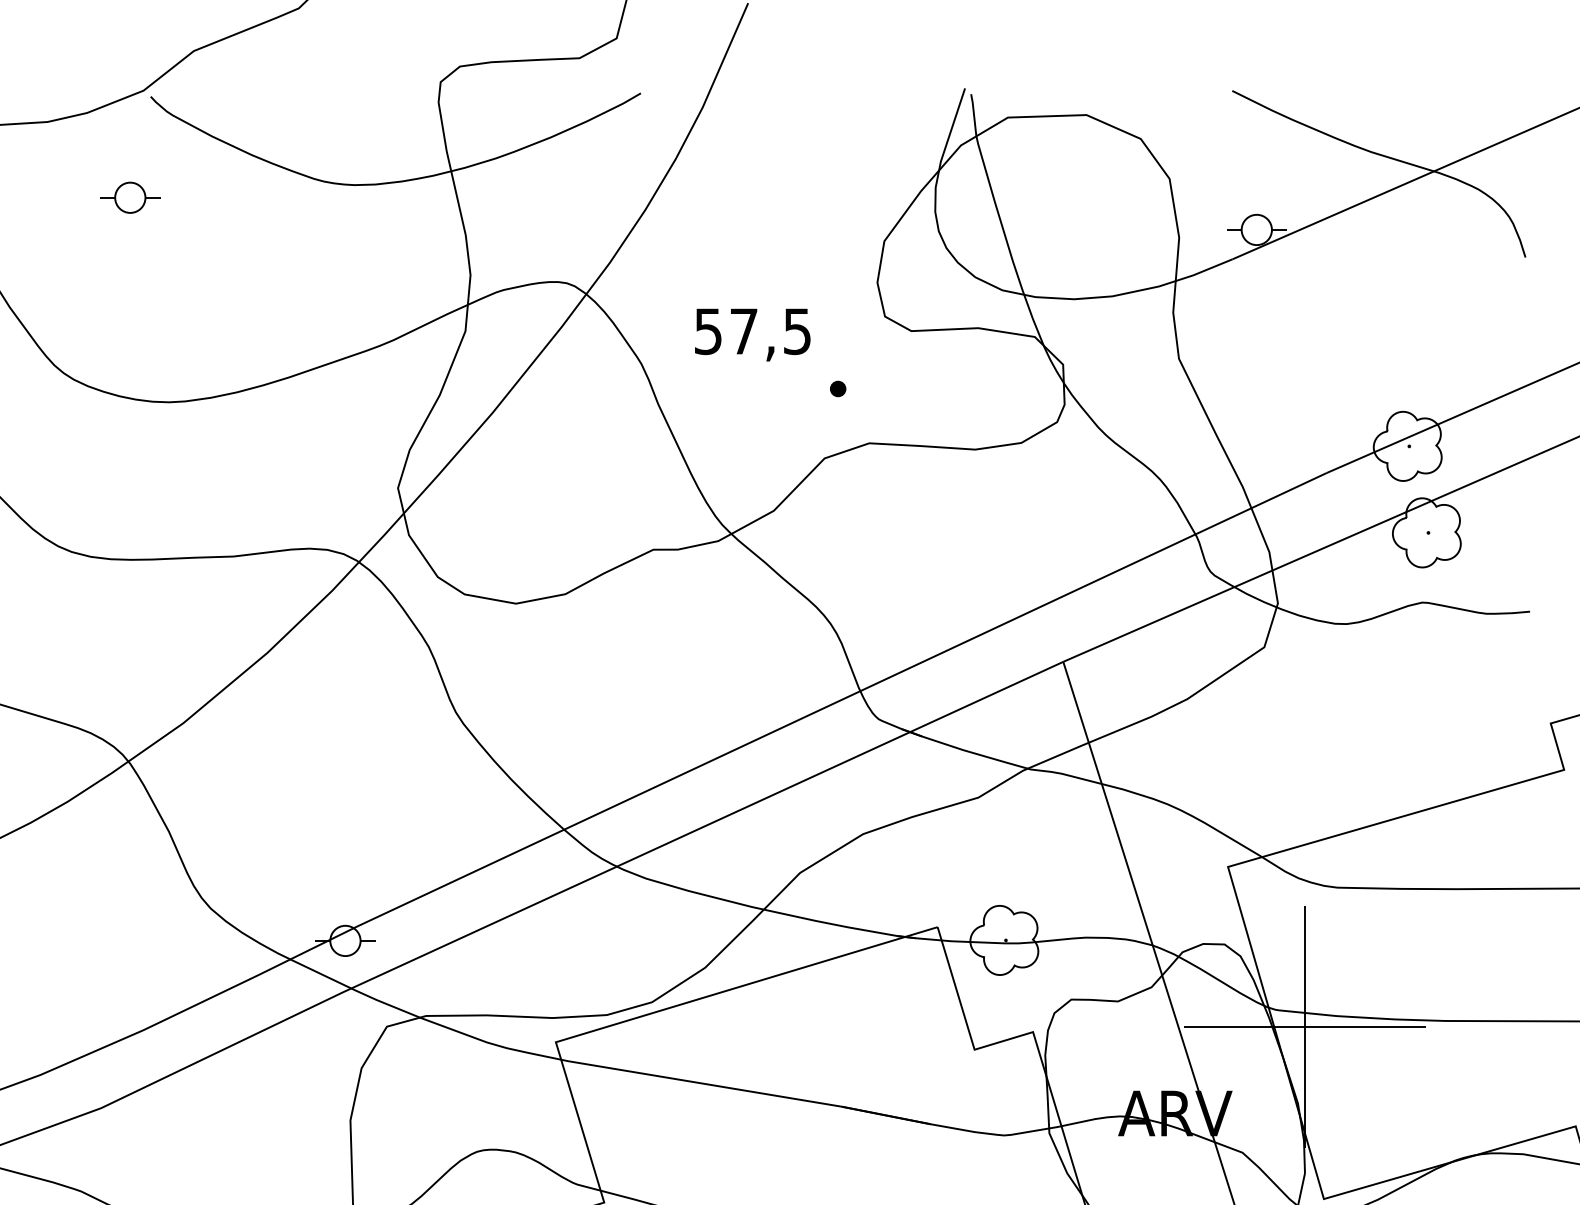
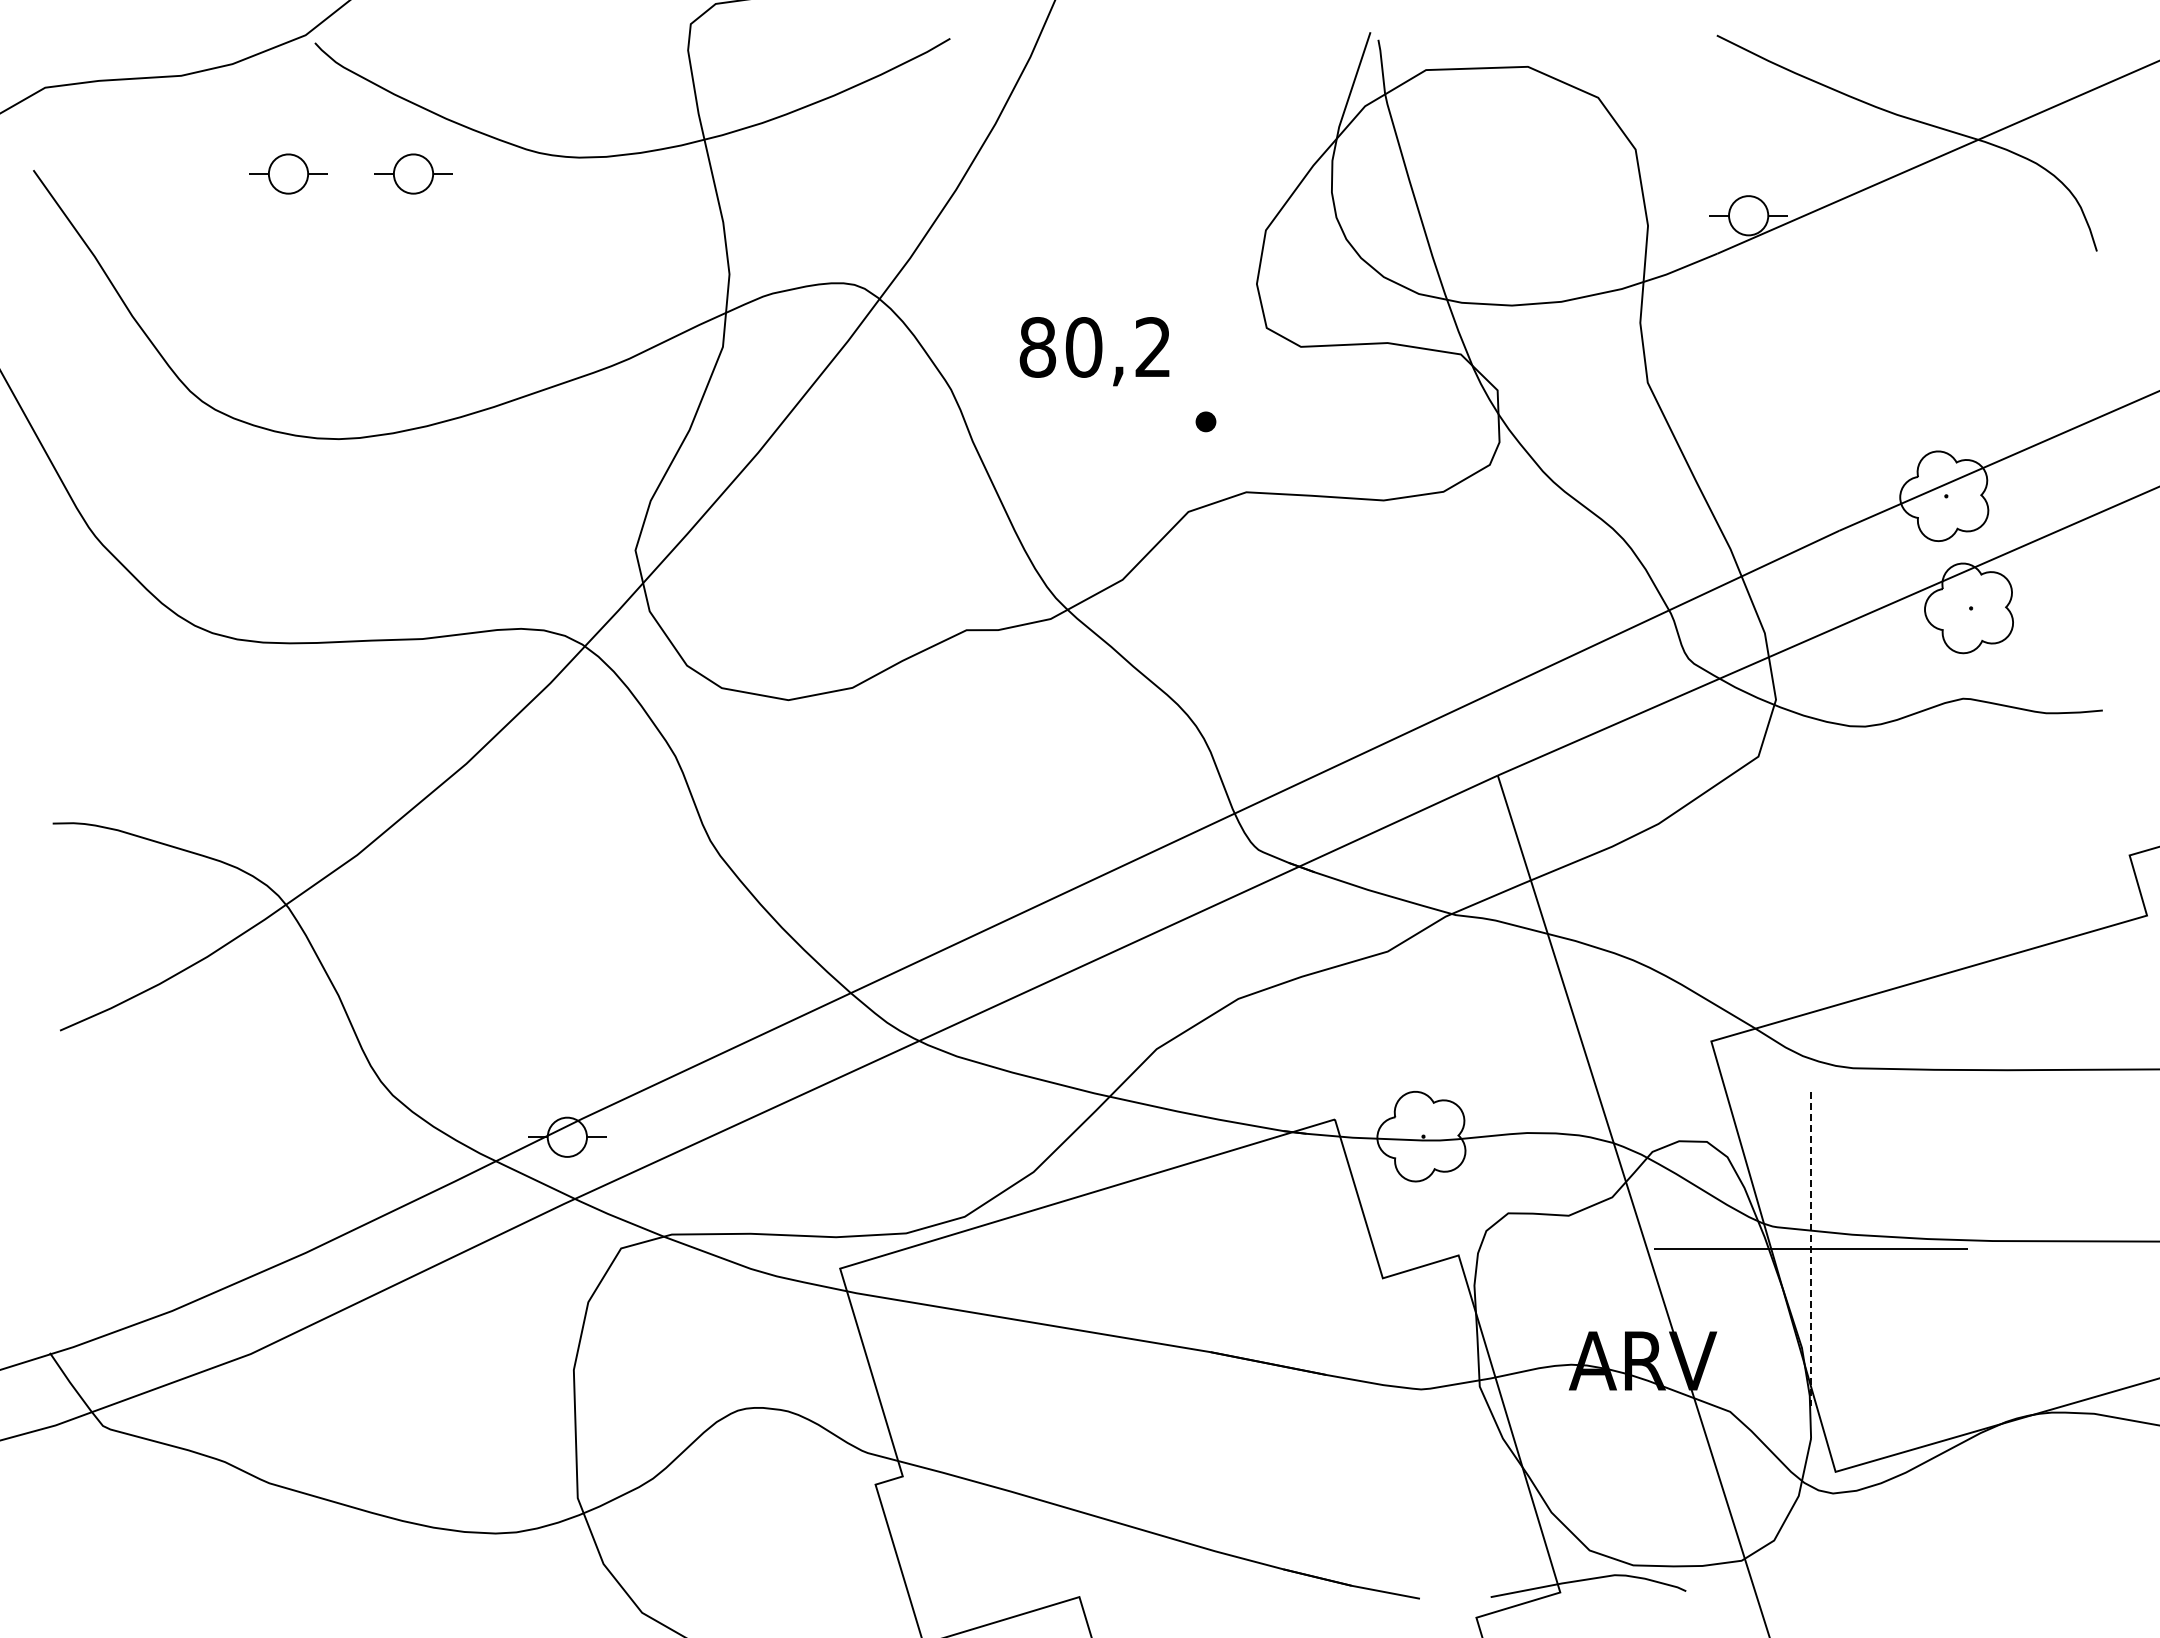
part: (226, 197) -> (413, 173), added
text: (752, 331) -> (1094, 347), 57,5 -> 80,2
line: (1304, 1027) -> (1810, 1249), solid -> dashed

